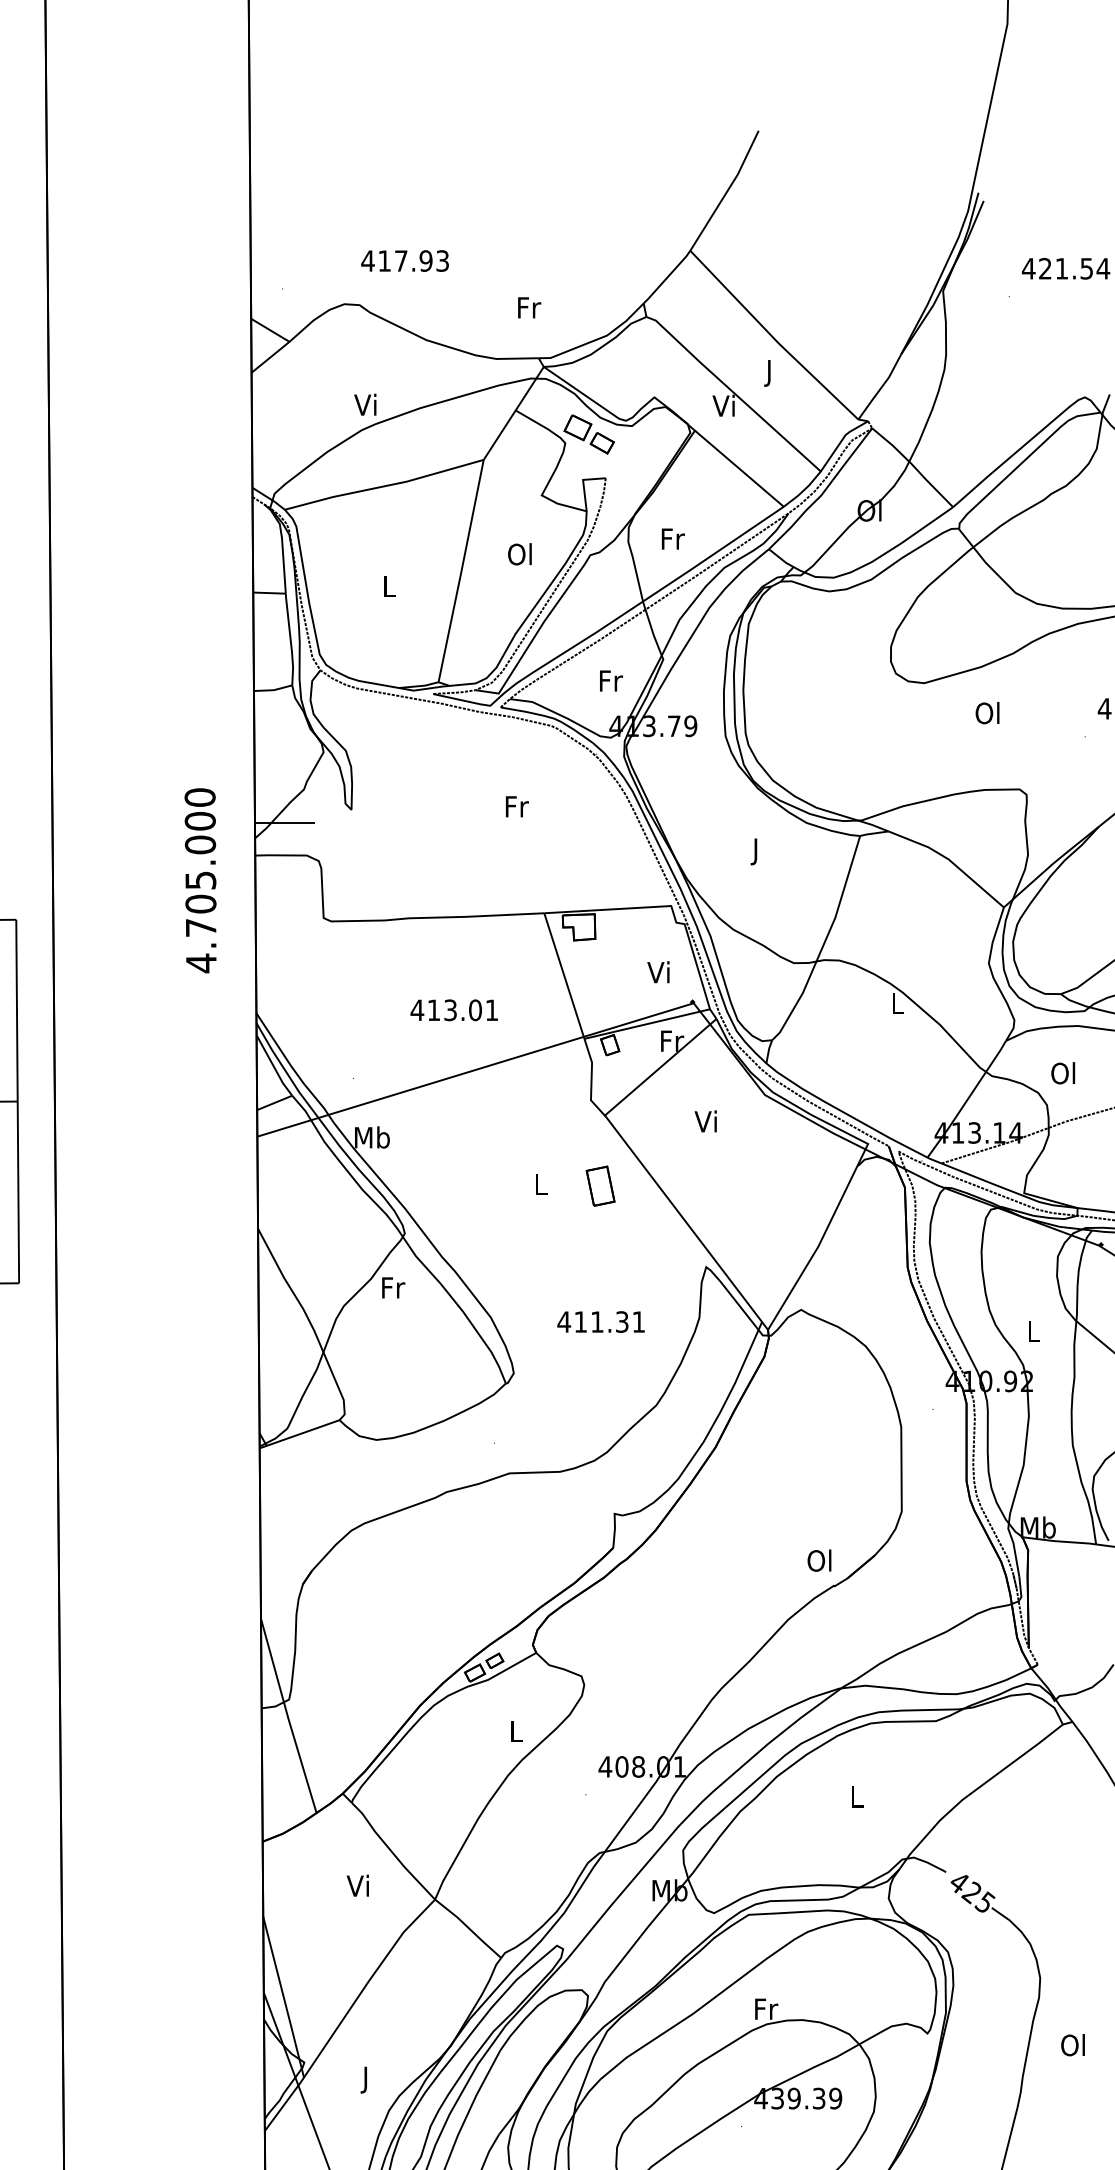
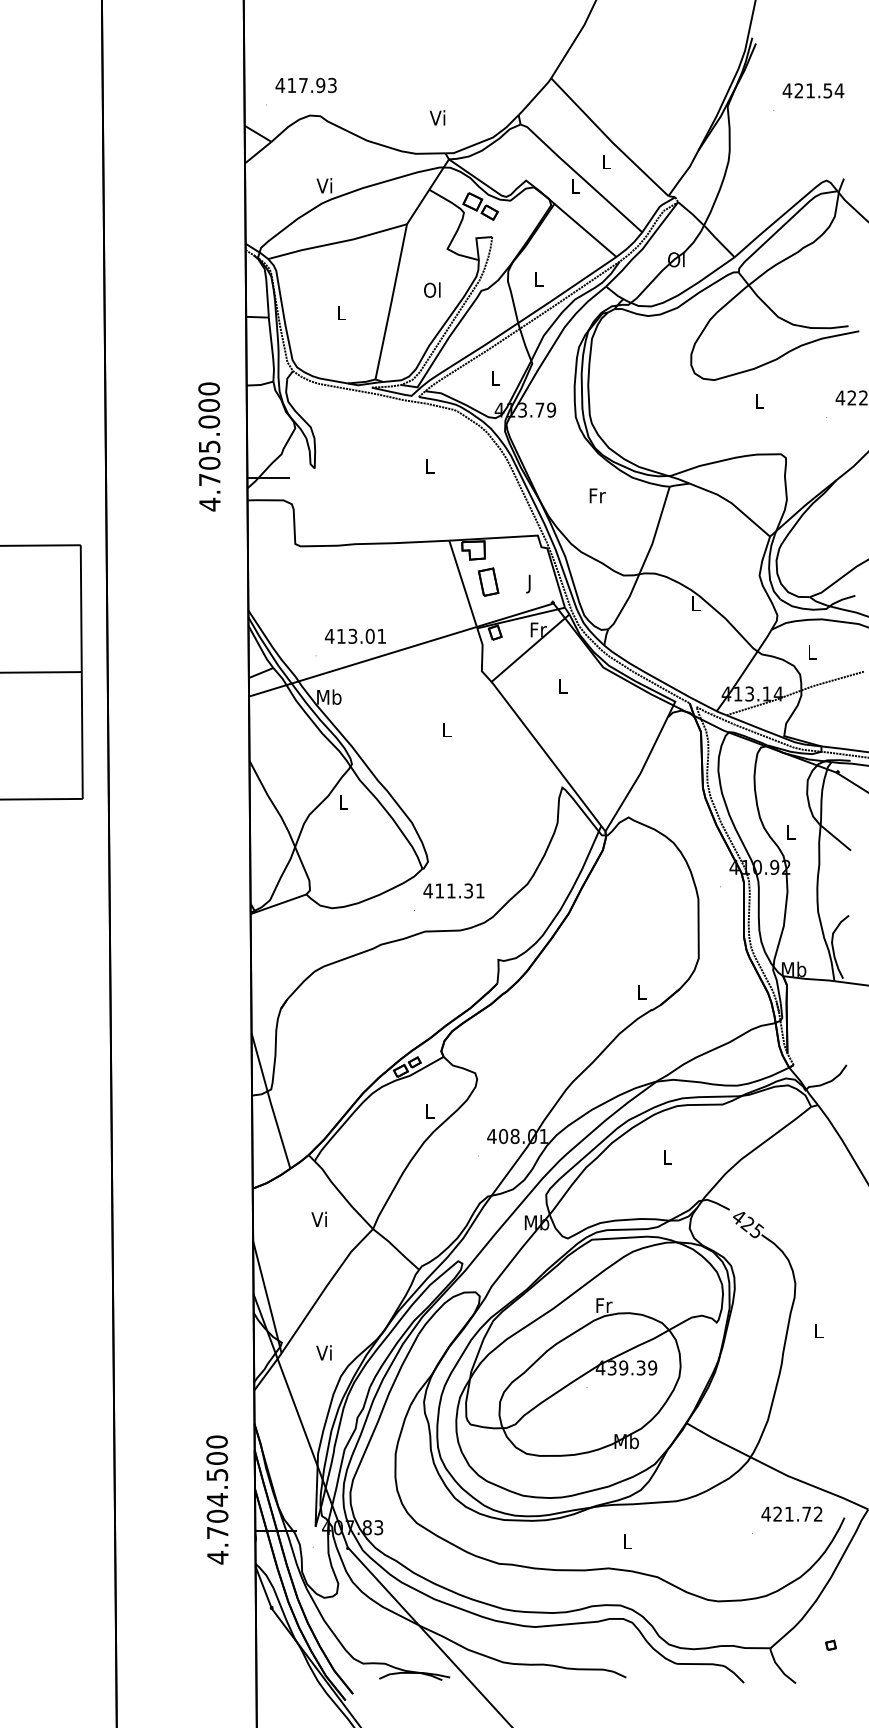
text: (404, 261) -> (305, 85), moved
text: (528, 306) -> (438, 117), Fr -> Vi
text: (769, 372) -> (606, 163), J -> L
text: (723, 404) -> (574, 185), Vi -> L
text: (673, 539) -> (539, 279), Fr -> L
text: (611, 680) -> (496, 378), Fr -> L
text: (987, 712) -> (758, 400), Ol -> L
text: (517, 806) -> (430, 466), Fr -> L
text: (756, 851) -> (597, 497), J -> Fr
text: (200, 880) -> (209, 446), moved
text: (657, 974) -> (528, 583), Vi -> J
text: (454, 1009) -> (355, 635), moved
text: (1063, 1073) -> (811, 652), Ol -> L
text: (705, 1120) -> (561, 685), Vi -> L
part: (600, 1185) -> (488, 581), moved
text: (394, 1286) -> (344, 801), Fr -> L
text: (600, 1321) -> (453, 890), moved
text: (819, 1560) -> (641, 992), Ol -> L
text: (1073, 2044) -> (818, 1330), Ol -> L
text: (364, 2079) -> (323, 1354), J -> Vi

